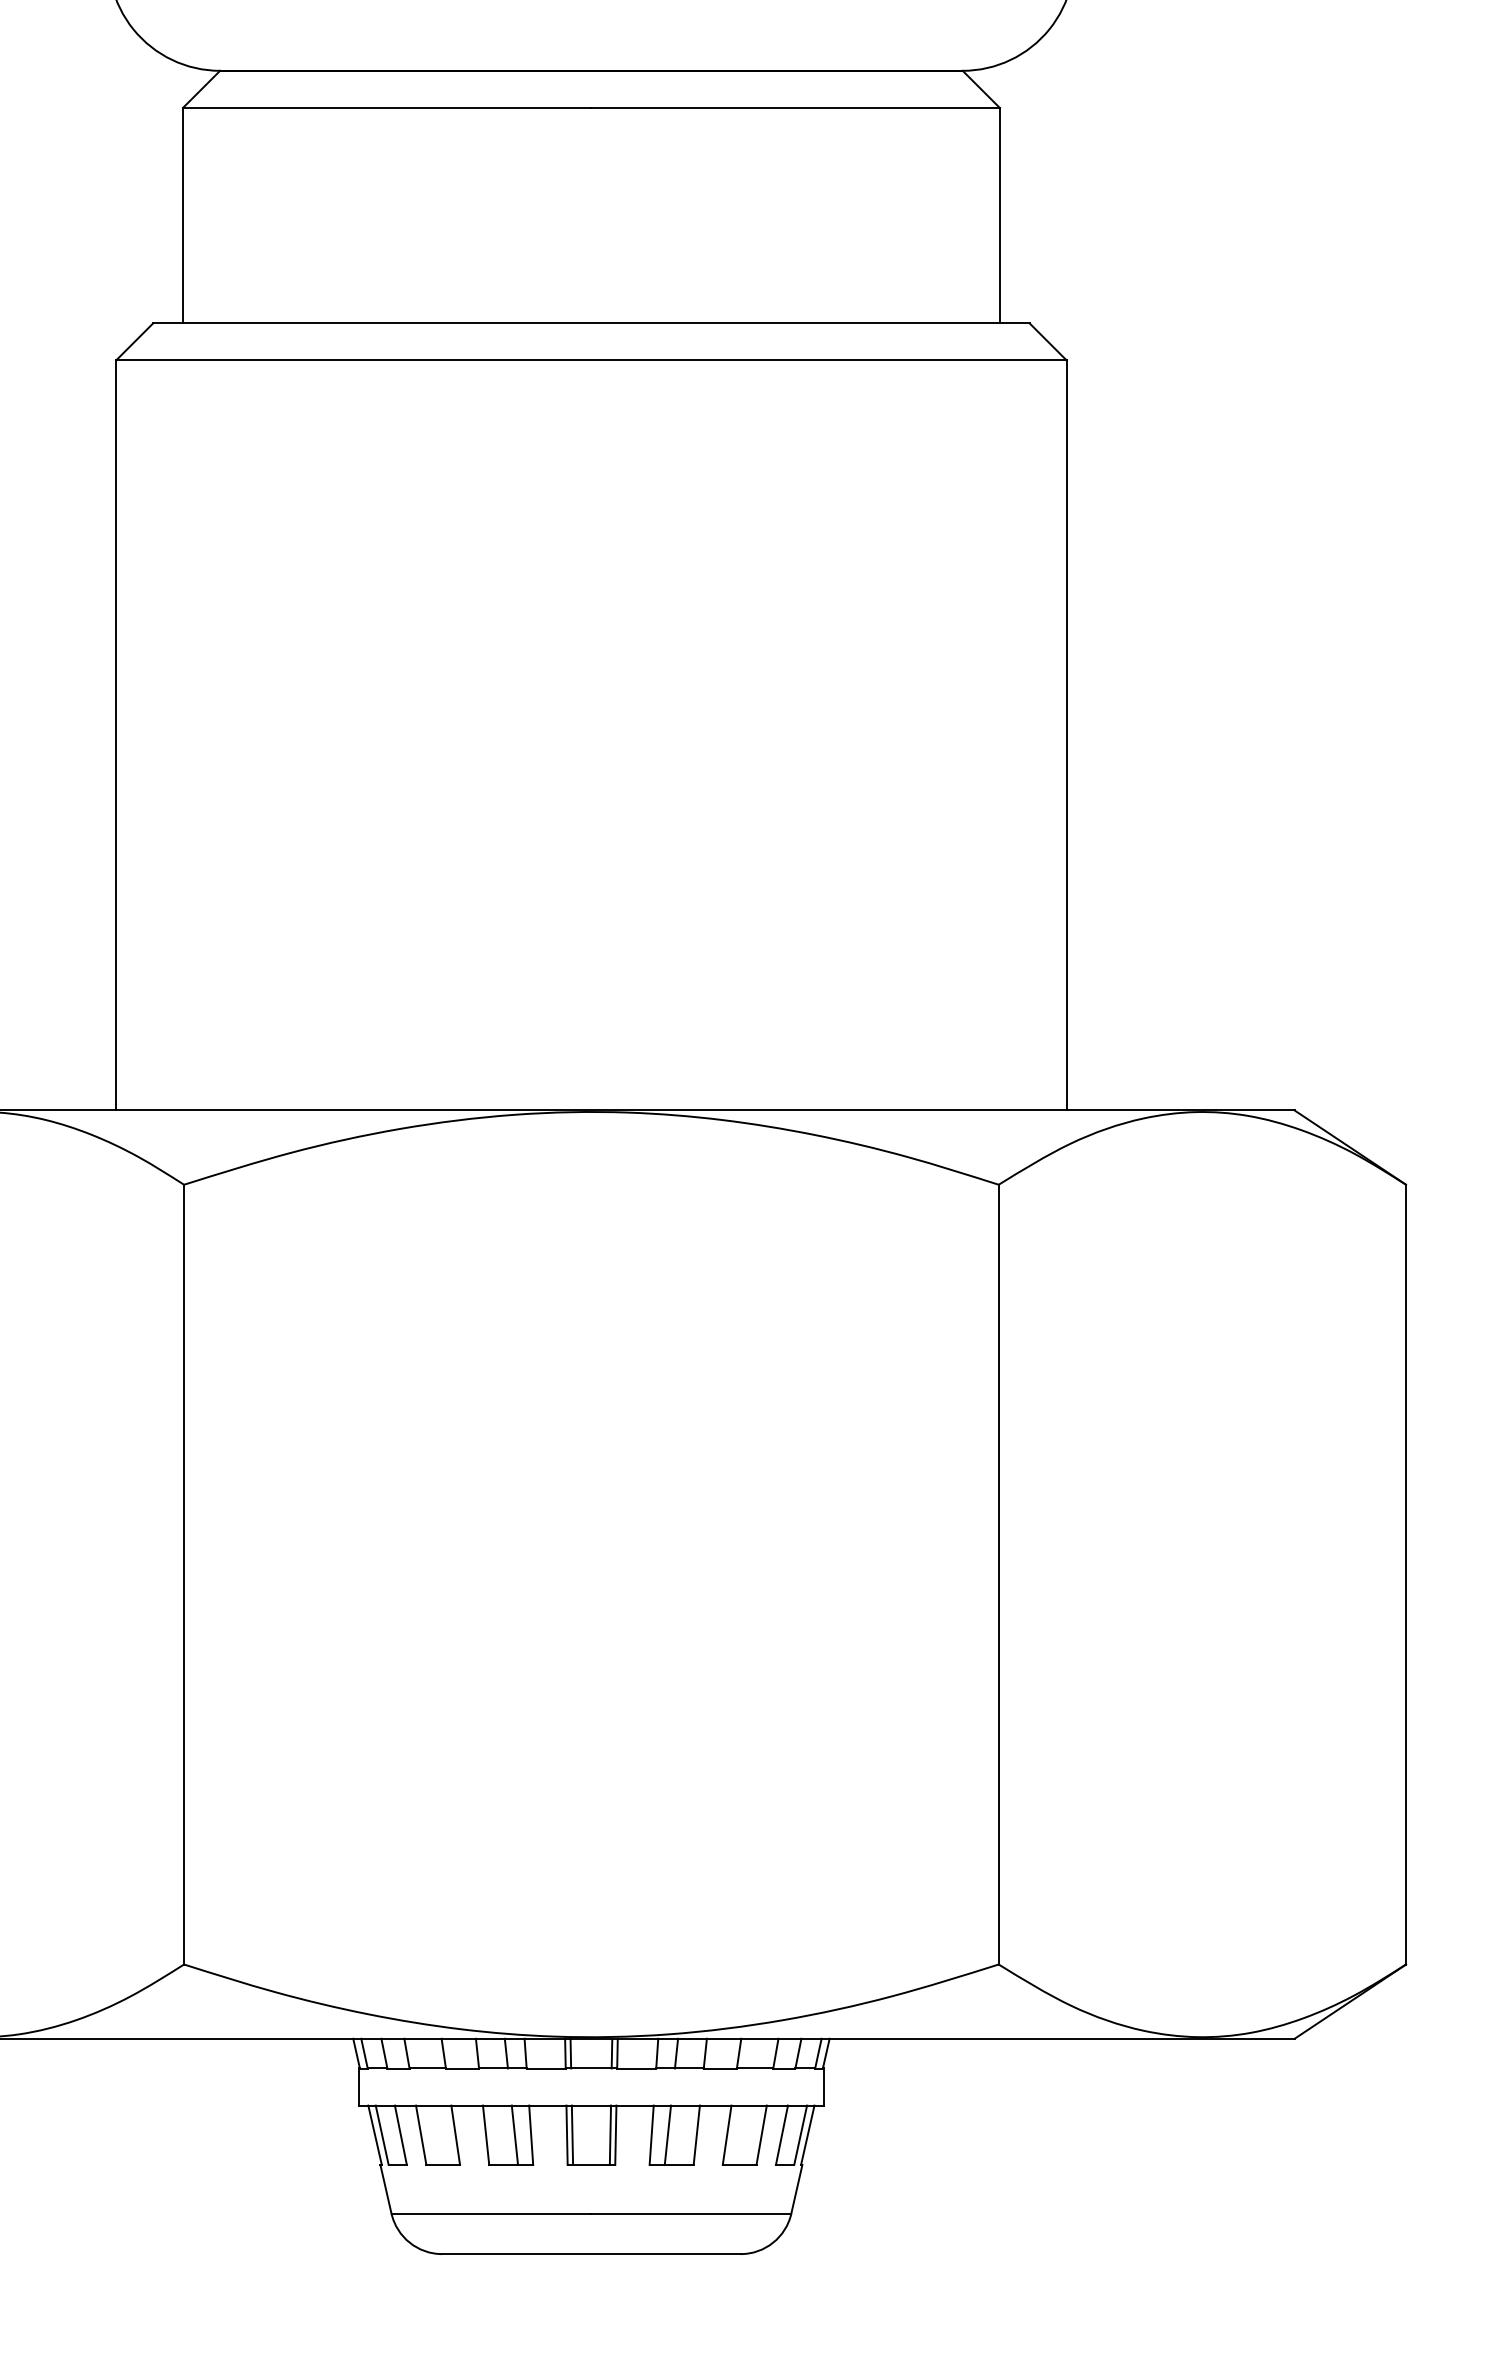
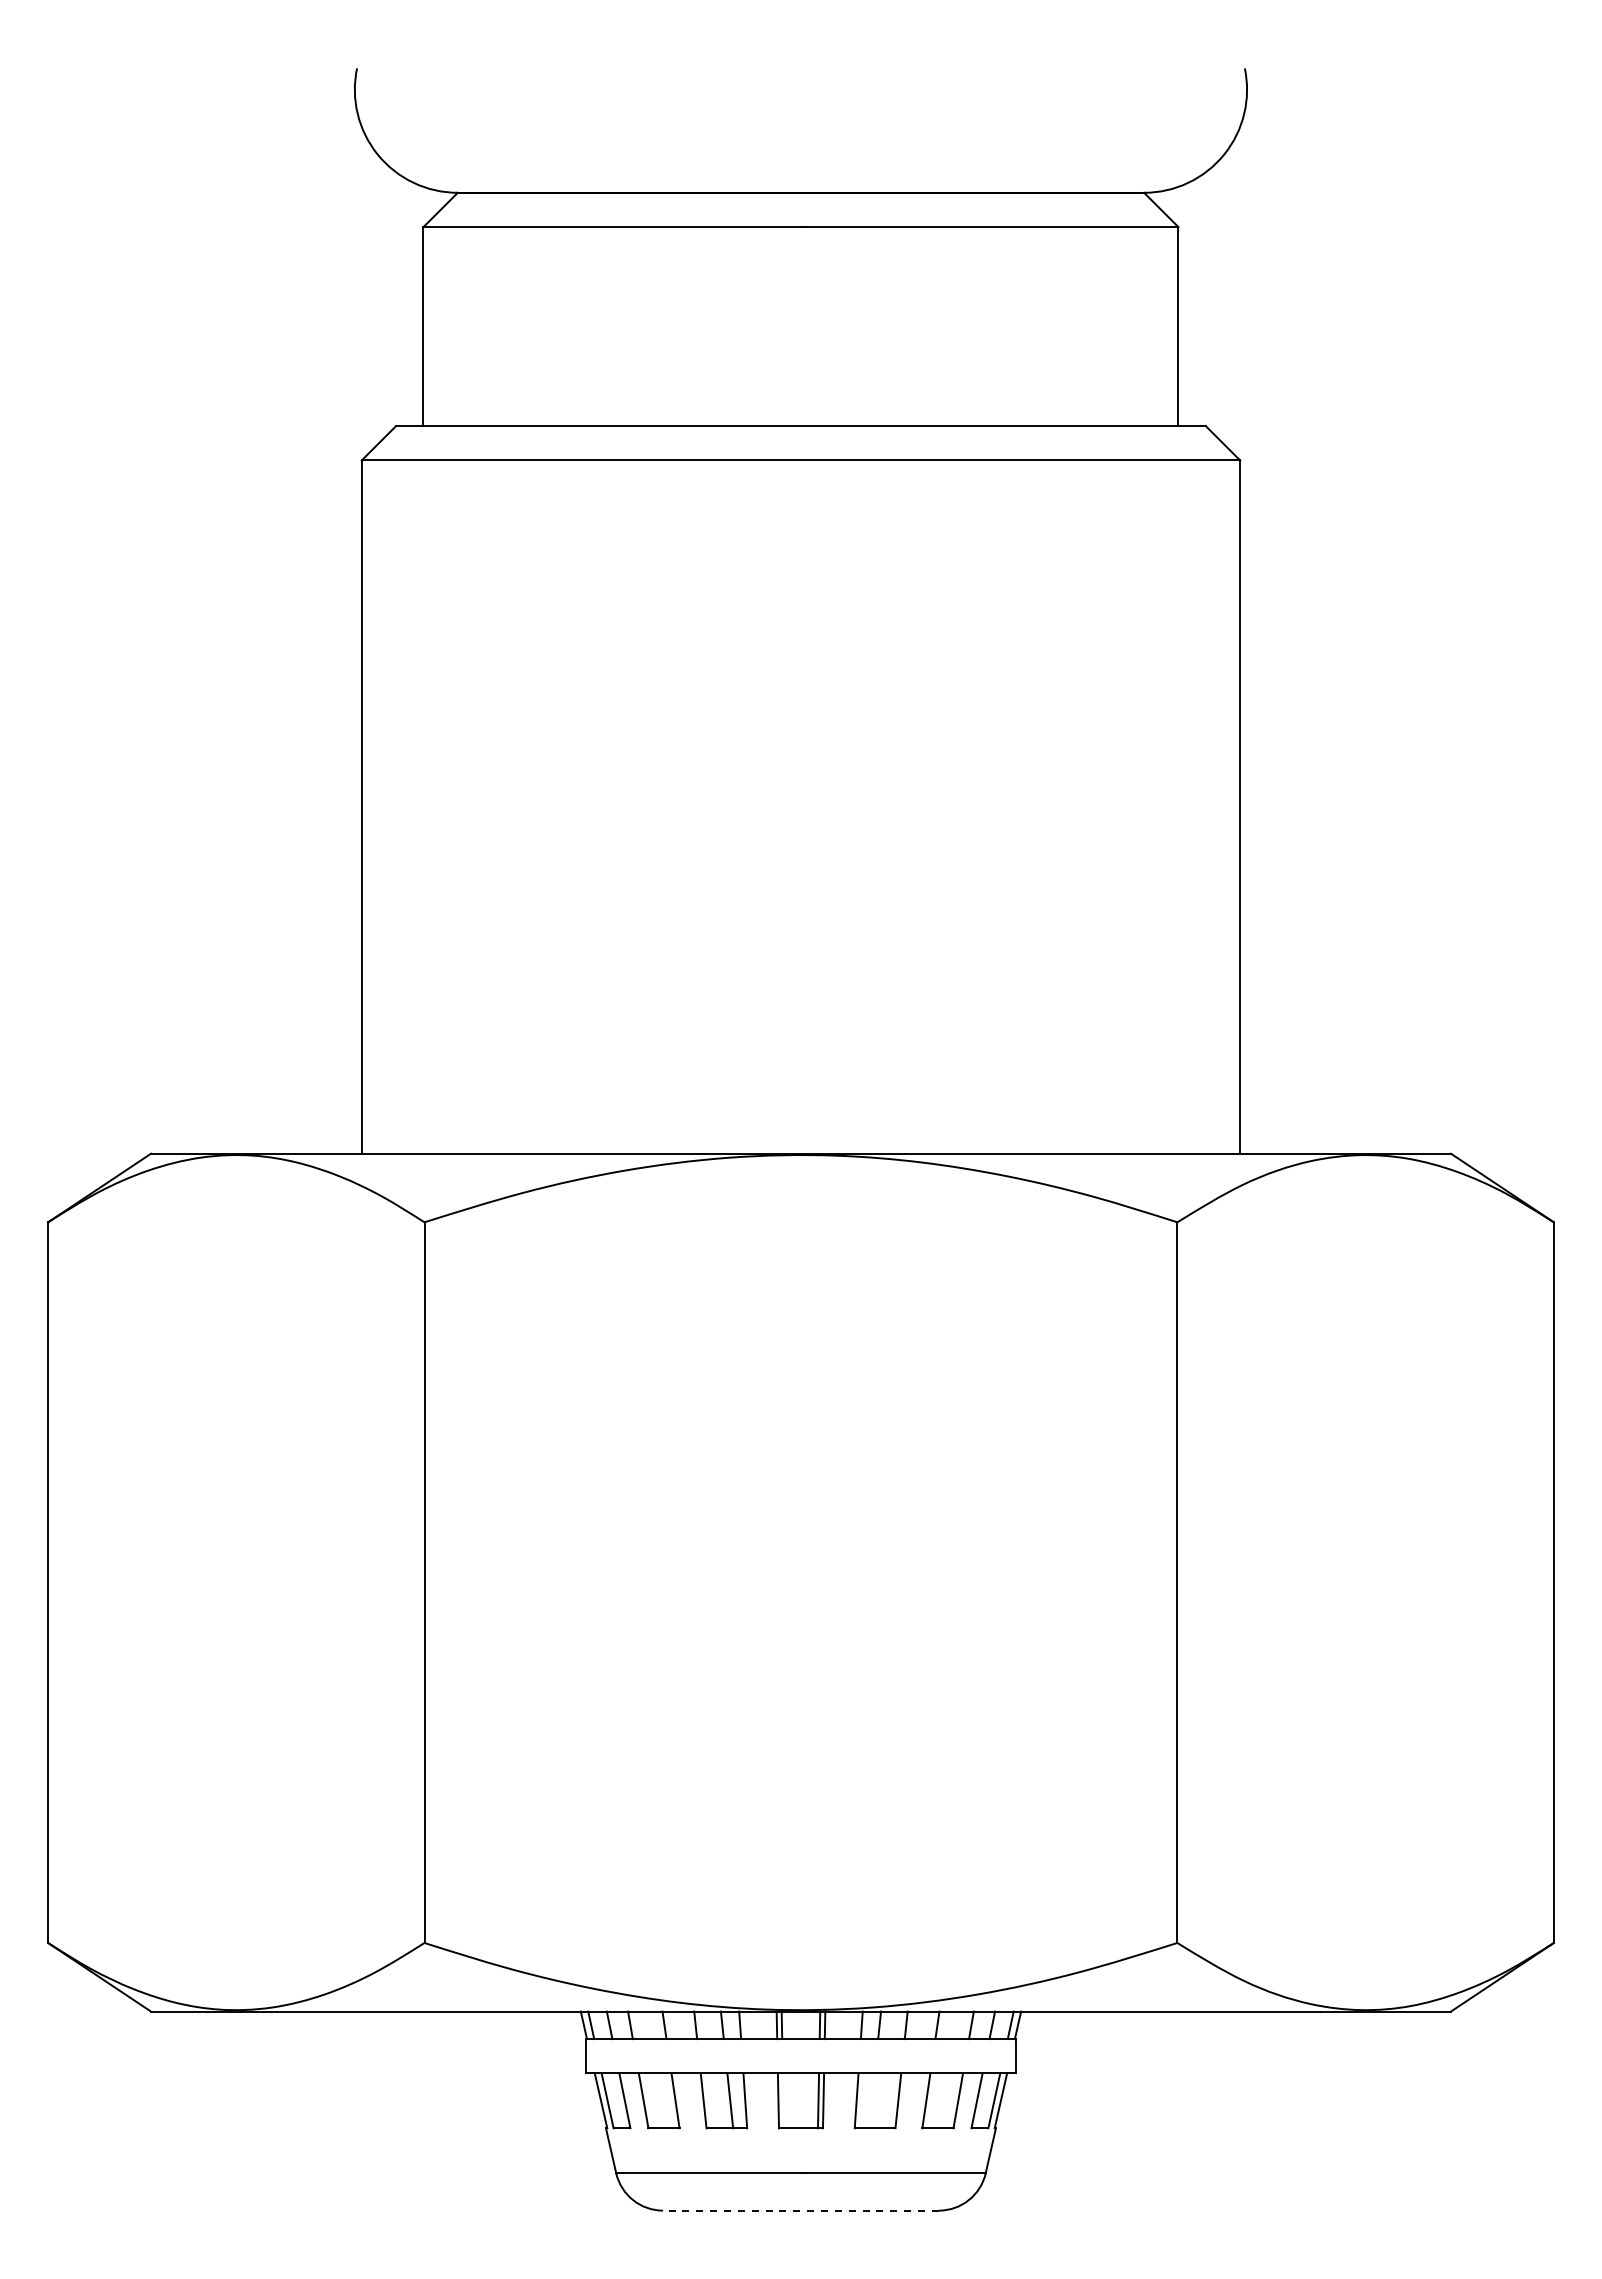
line: (572, 2134) -> (783, 2100), removed
line: (667, 2134) -> (871, 2100), removed
line: (592, 2253) -> (801, 2210), solid -> dashed

